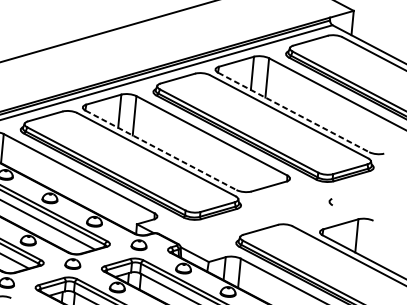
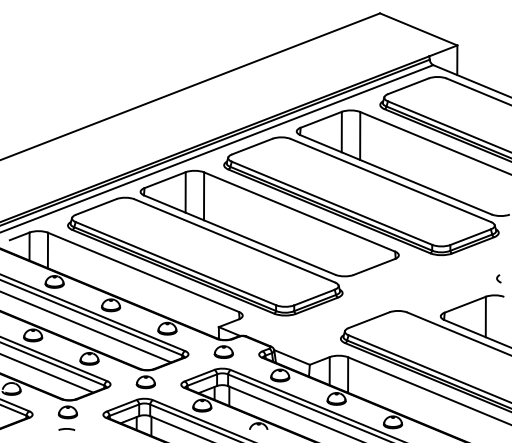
line: (294, 112) -> (396, 174), dashed -> solid
line: (161, 150) -> (240, 235), dashed -> solid
curve: (330, 200) -> (498, 277), moved

